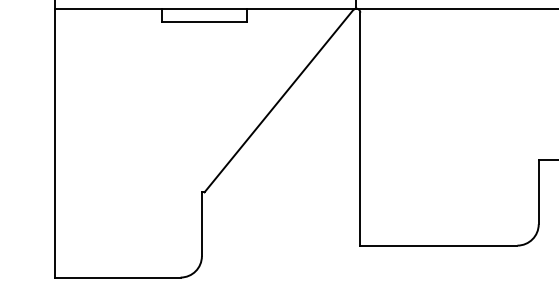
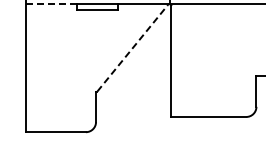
line: (108, 9) -> (51, 4), solid -> dashed
line: (280, 99) -> (133, 47), solid -> dashed

